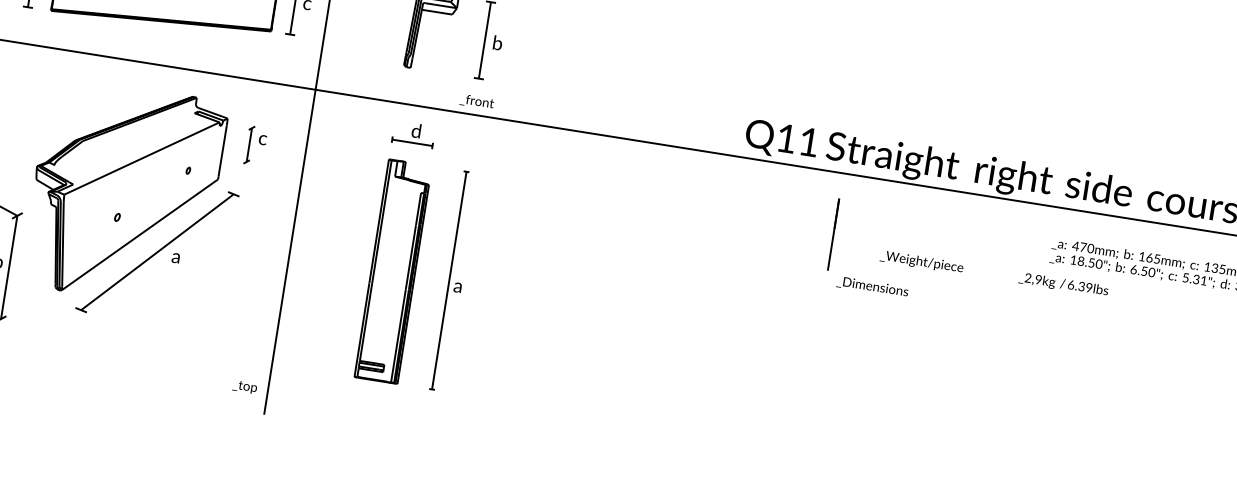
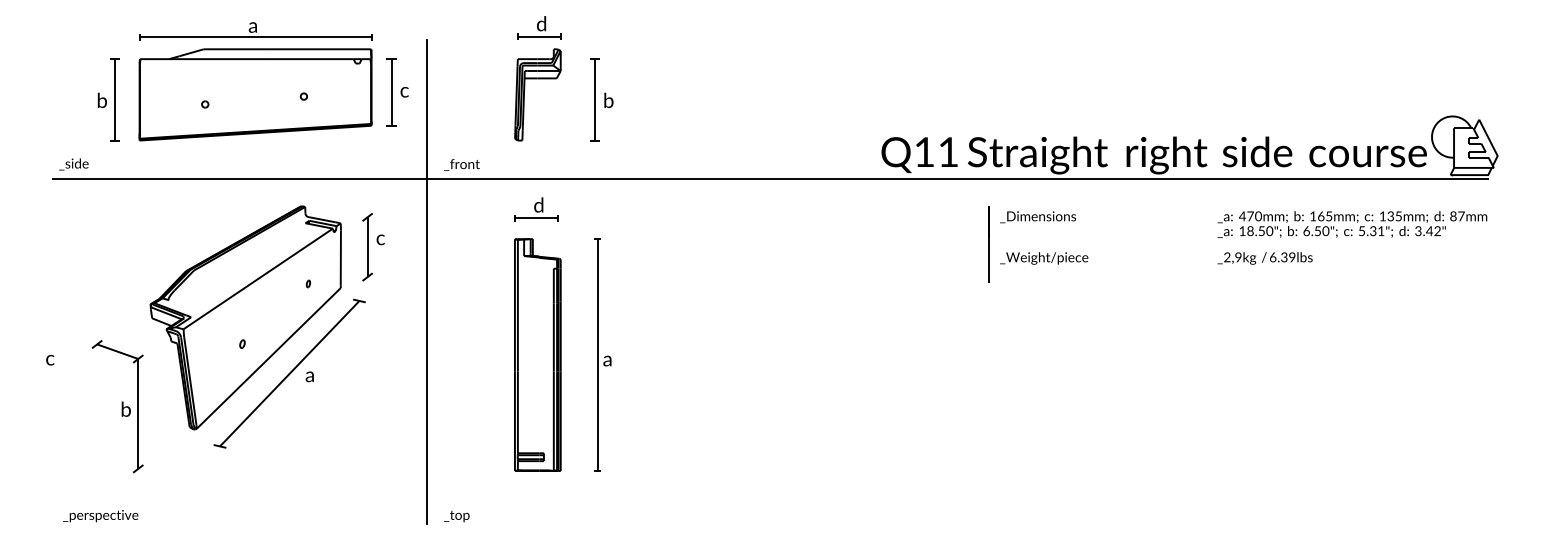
text: (476, 101) -> (461, 164), moved
part: (249, 145) -> (367, 247), size x1.67
text: (922, 262) -> (1044, 258), moved
text: (1062, 284) -> (1264, 258), moved
text: (872, 287) -> (1038, 217), moved
text: (244, 387) -> (456, 516), moved

